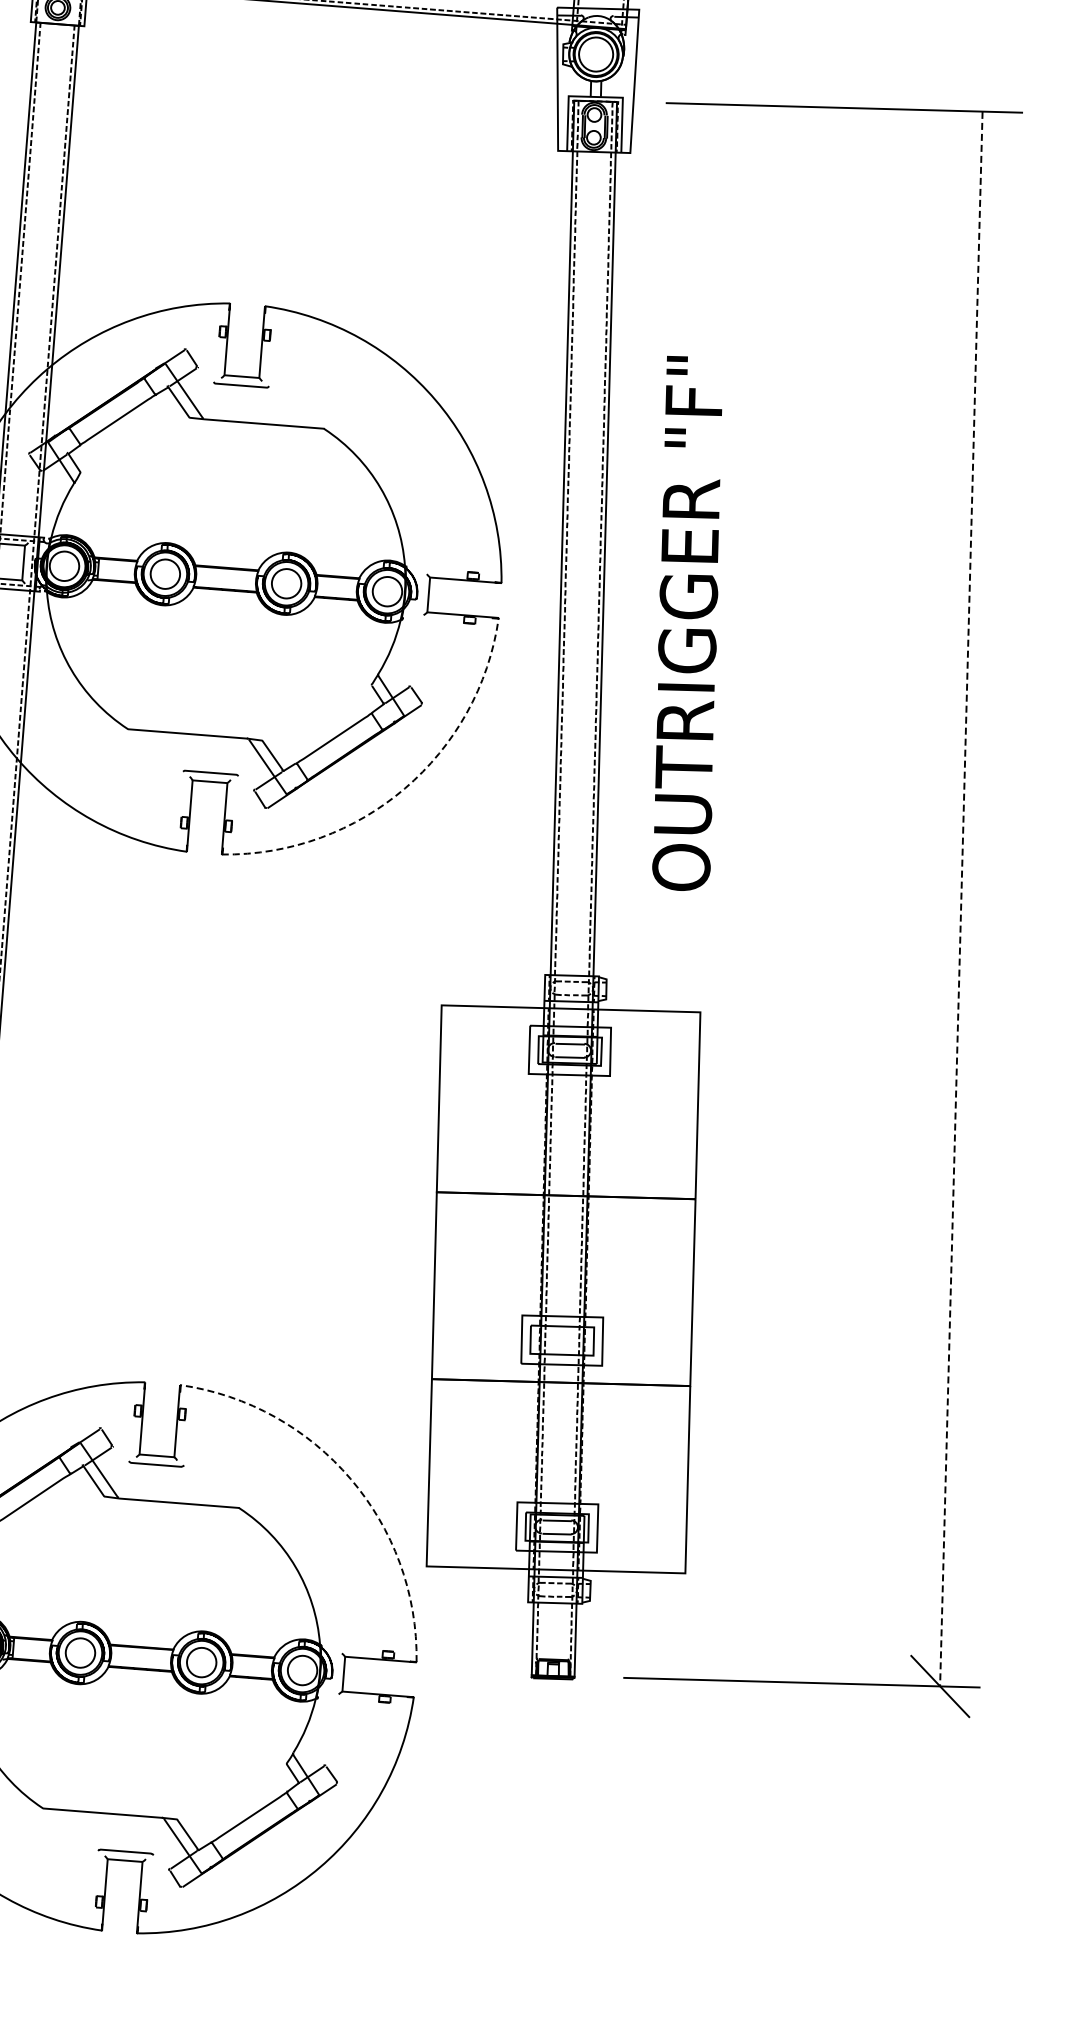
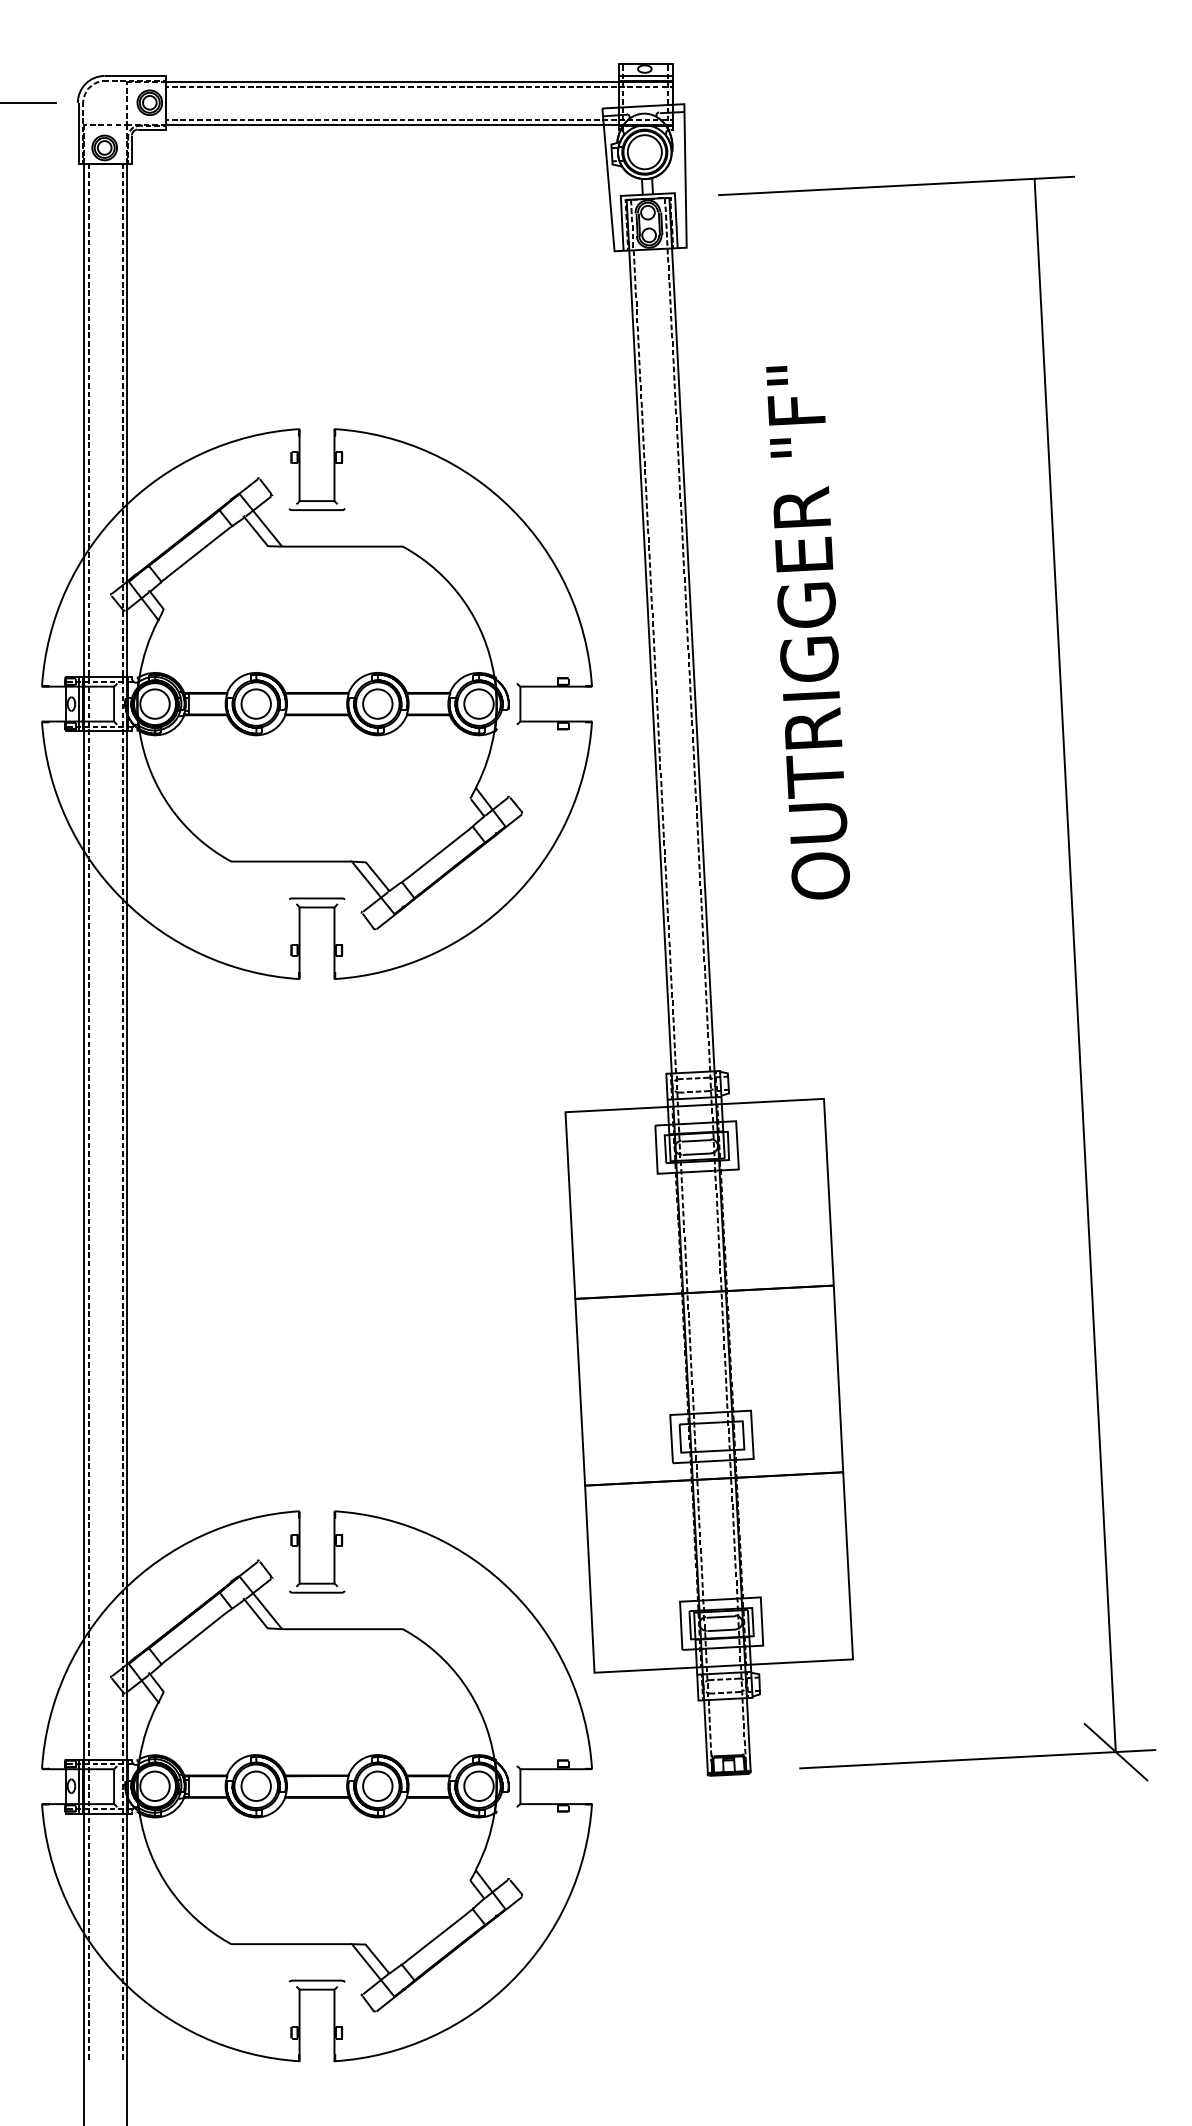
text: (687, 623) -> (807, 632), moved
arc: (404, 788) -> (511, 898), dashed -> solid
line: (961, 900) -> (1075, 966), dashed -> solid
arc: (350, 1478) -> (511, 1591), dashed -> solid

